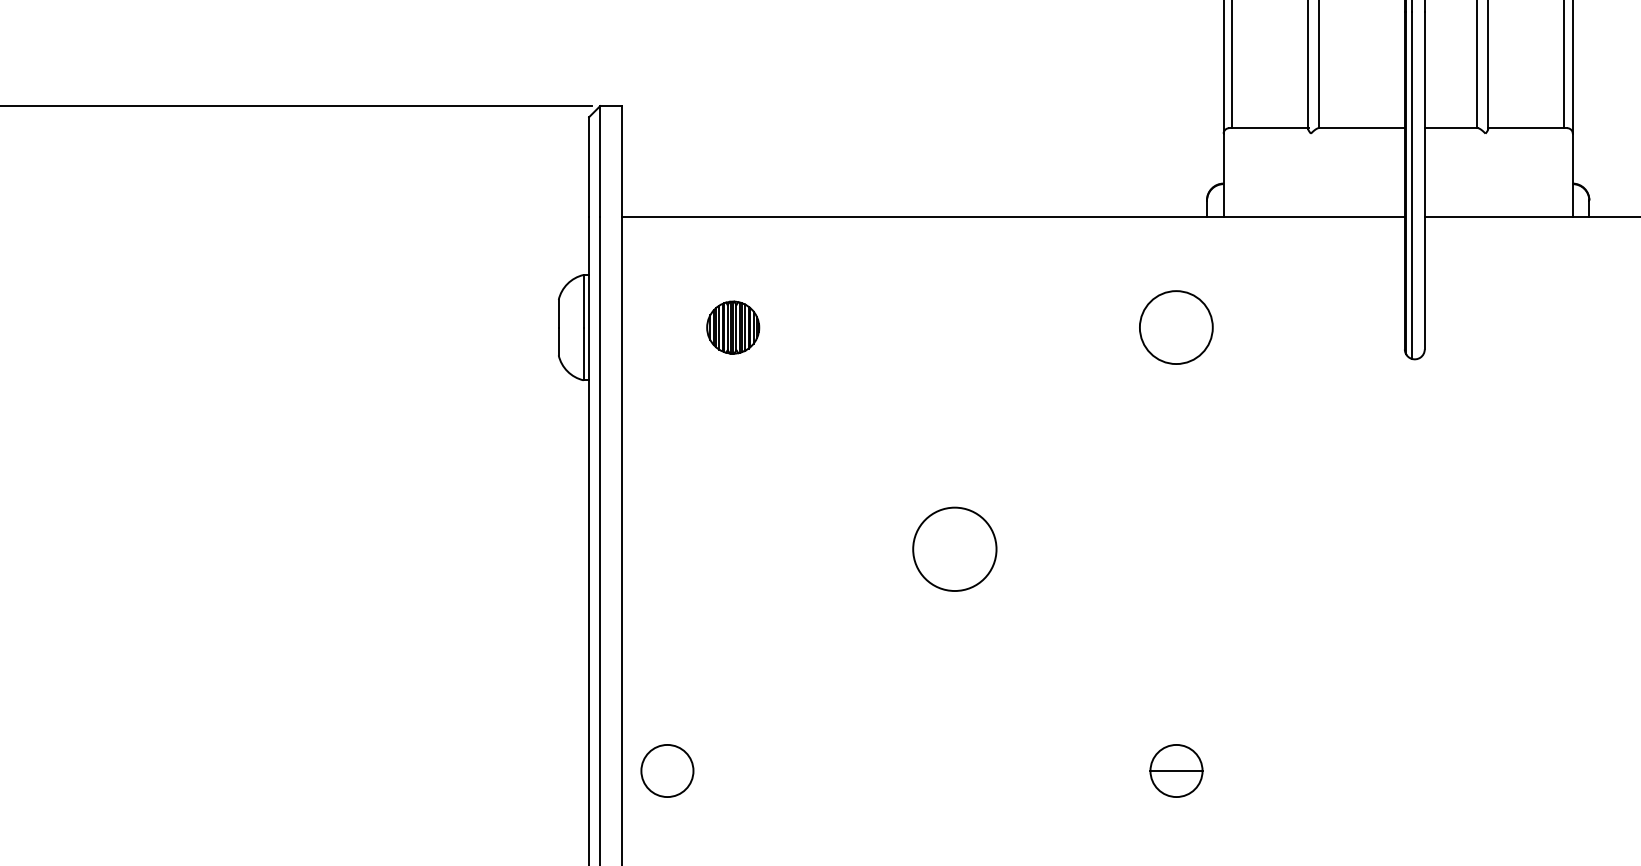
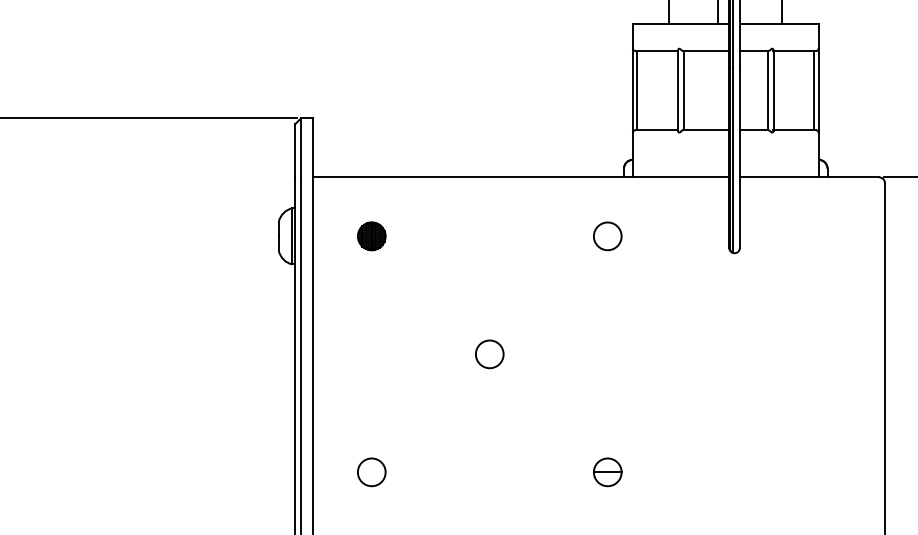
circle: (1176, 327) -> (607, 236), size x0.71
circle: (954, 549) -> (489, 354), size x0.62
circle: (666, 771) -> (371, 472), moved

